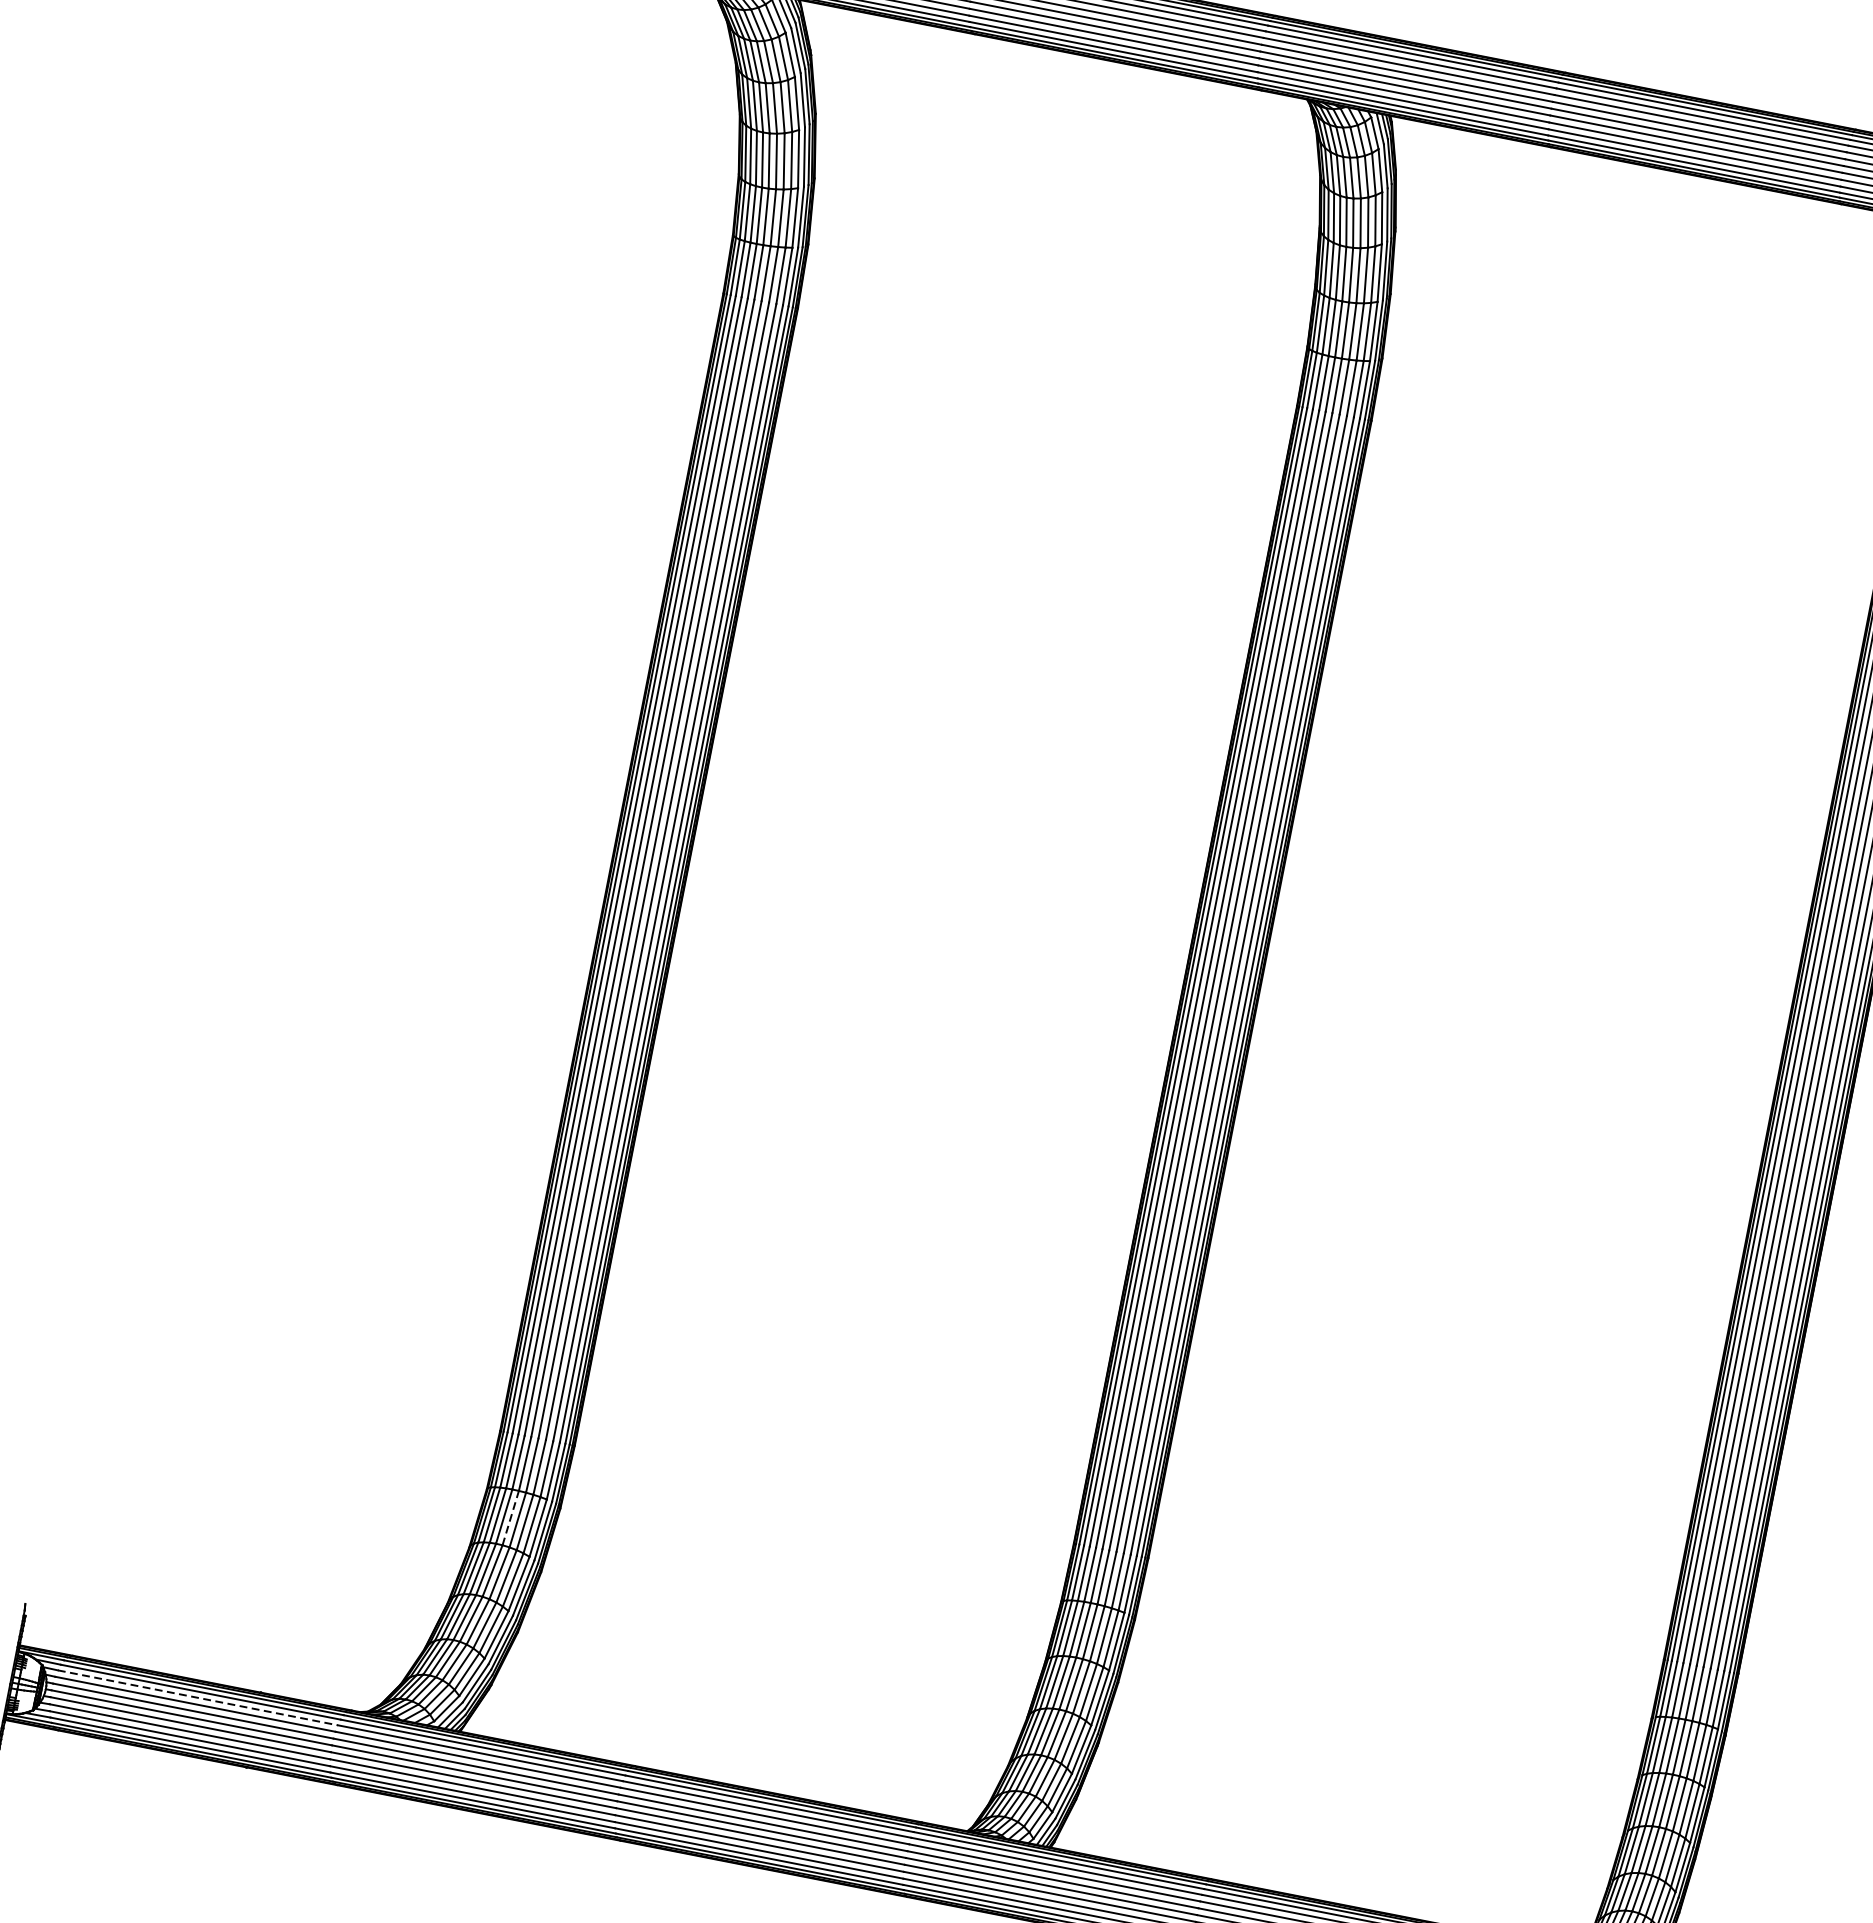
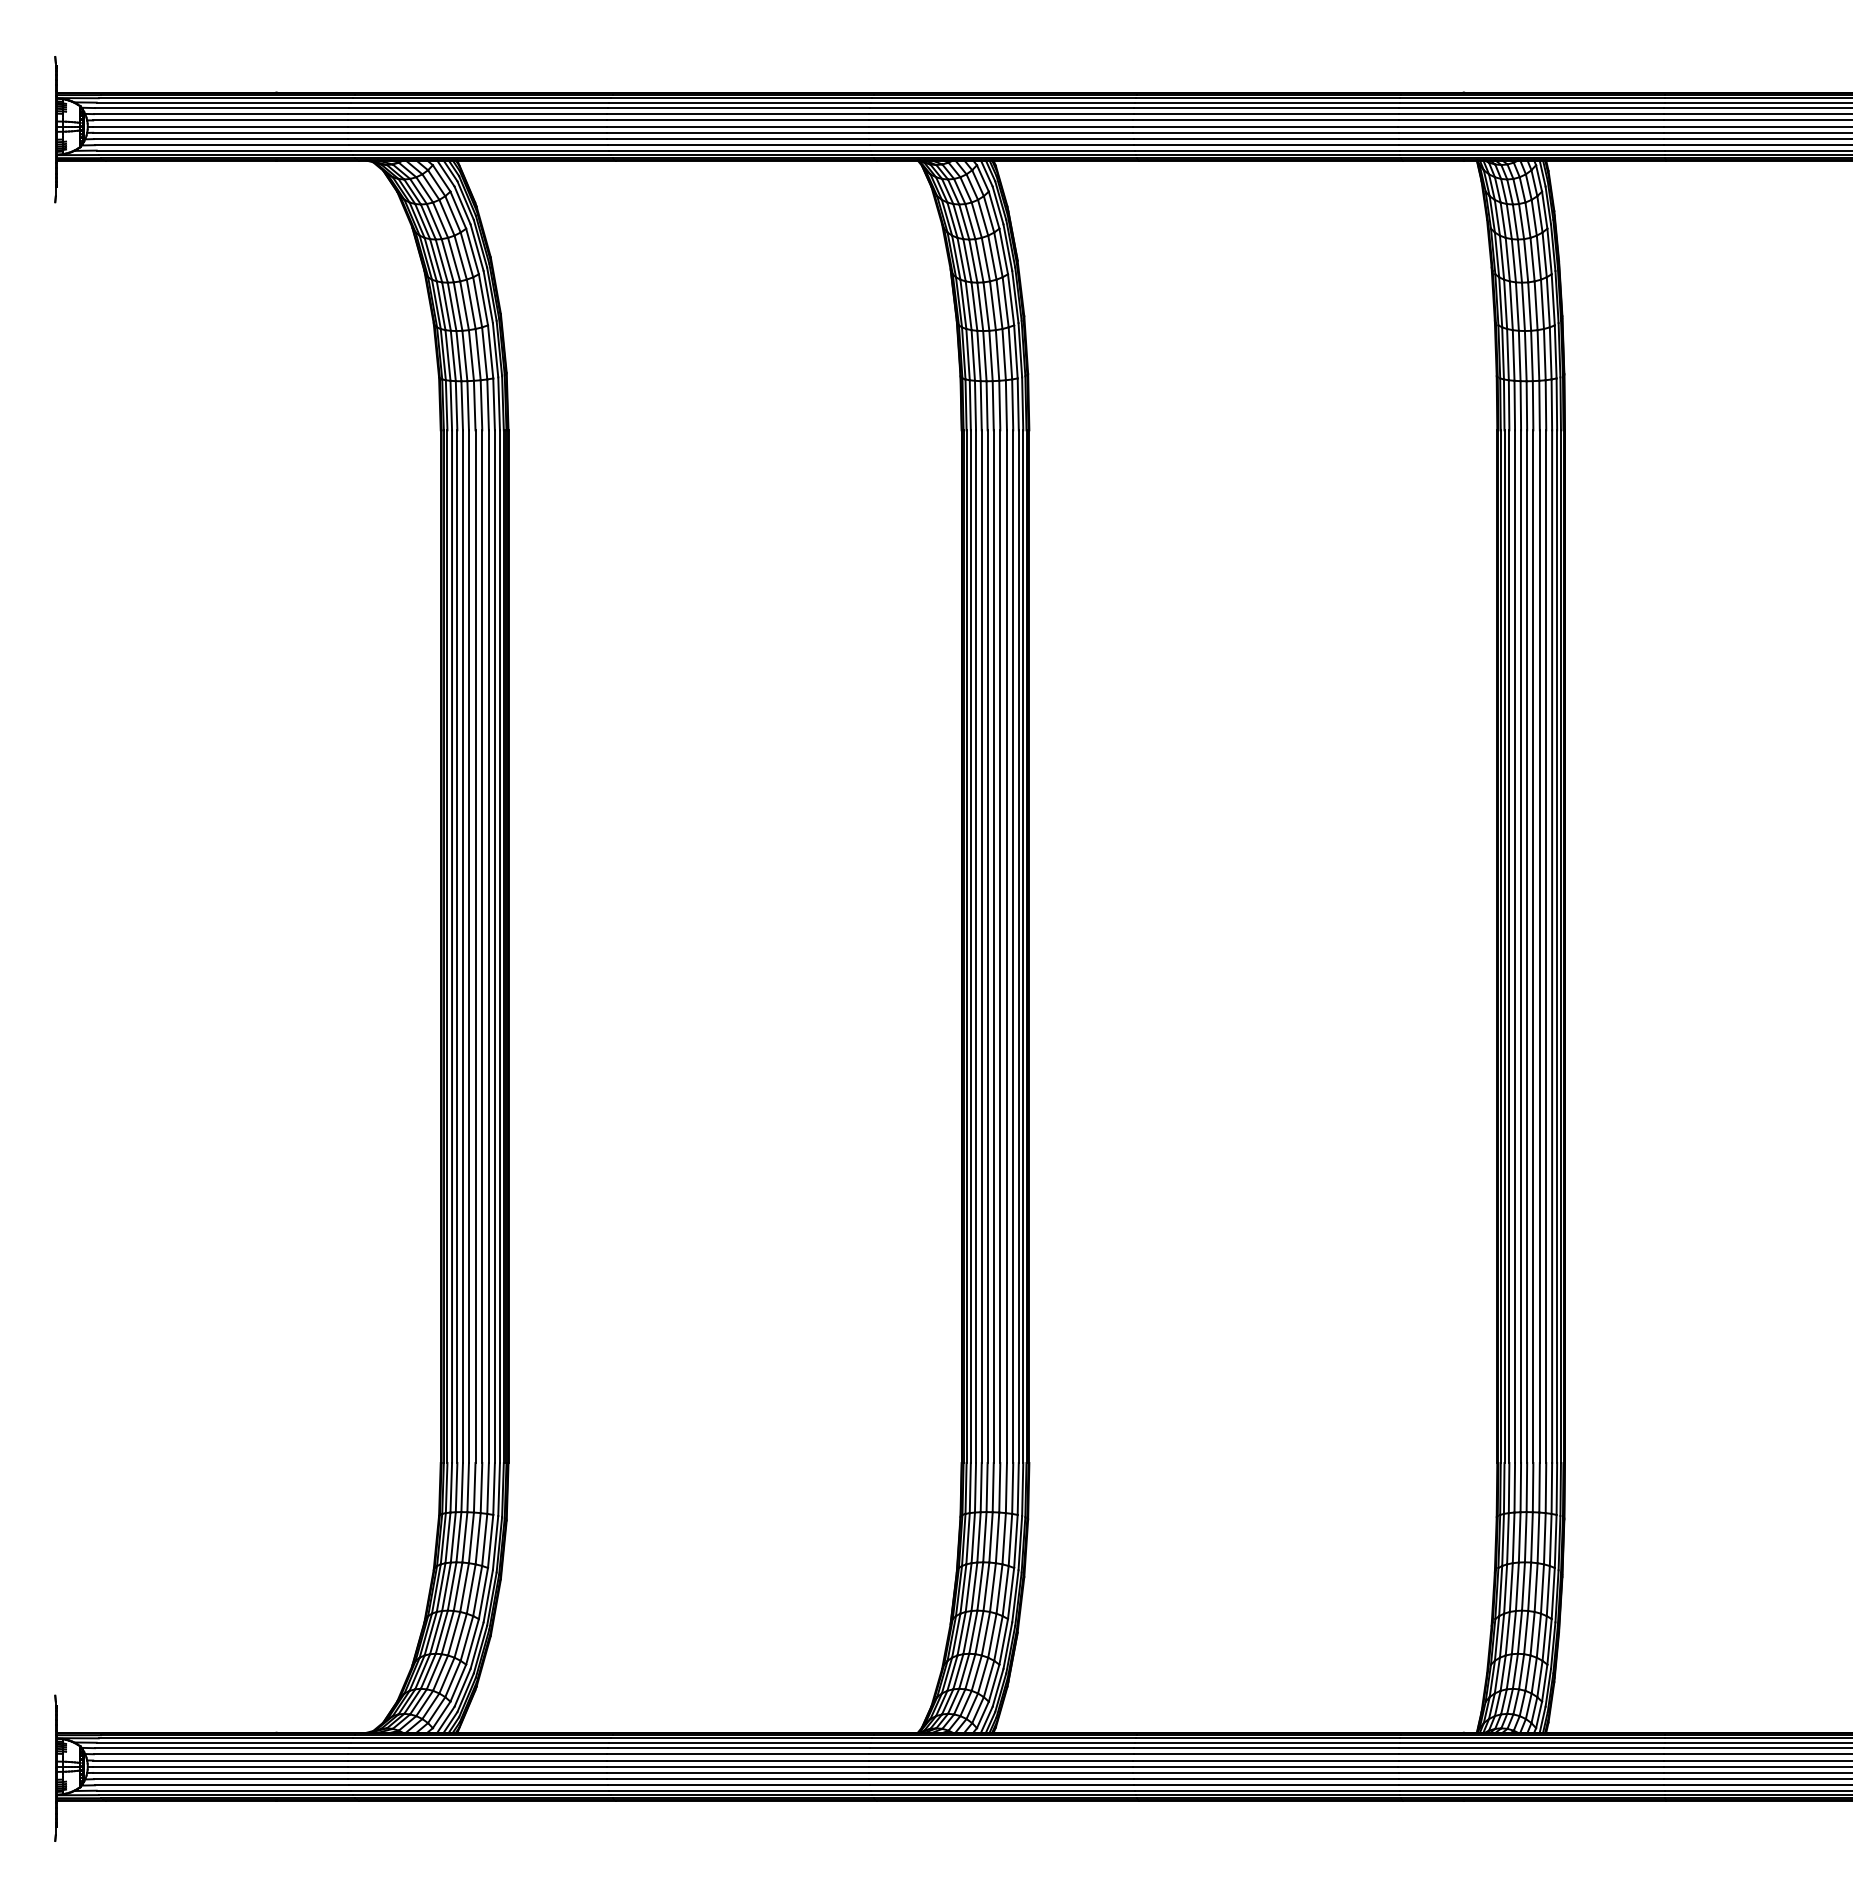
line: (510, 1517) -> (464, 1536), dashed -> solid
line: (198, 1698) -> (222, 1748), dashed -> solid

